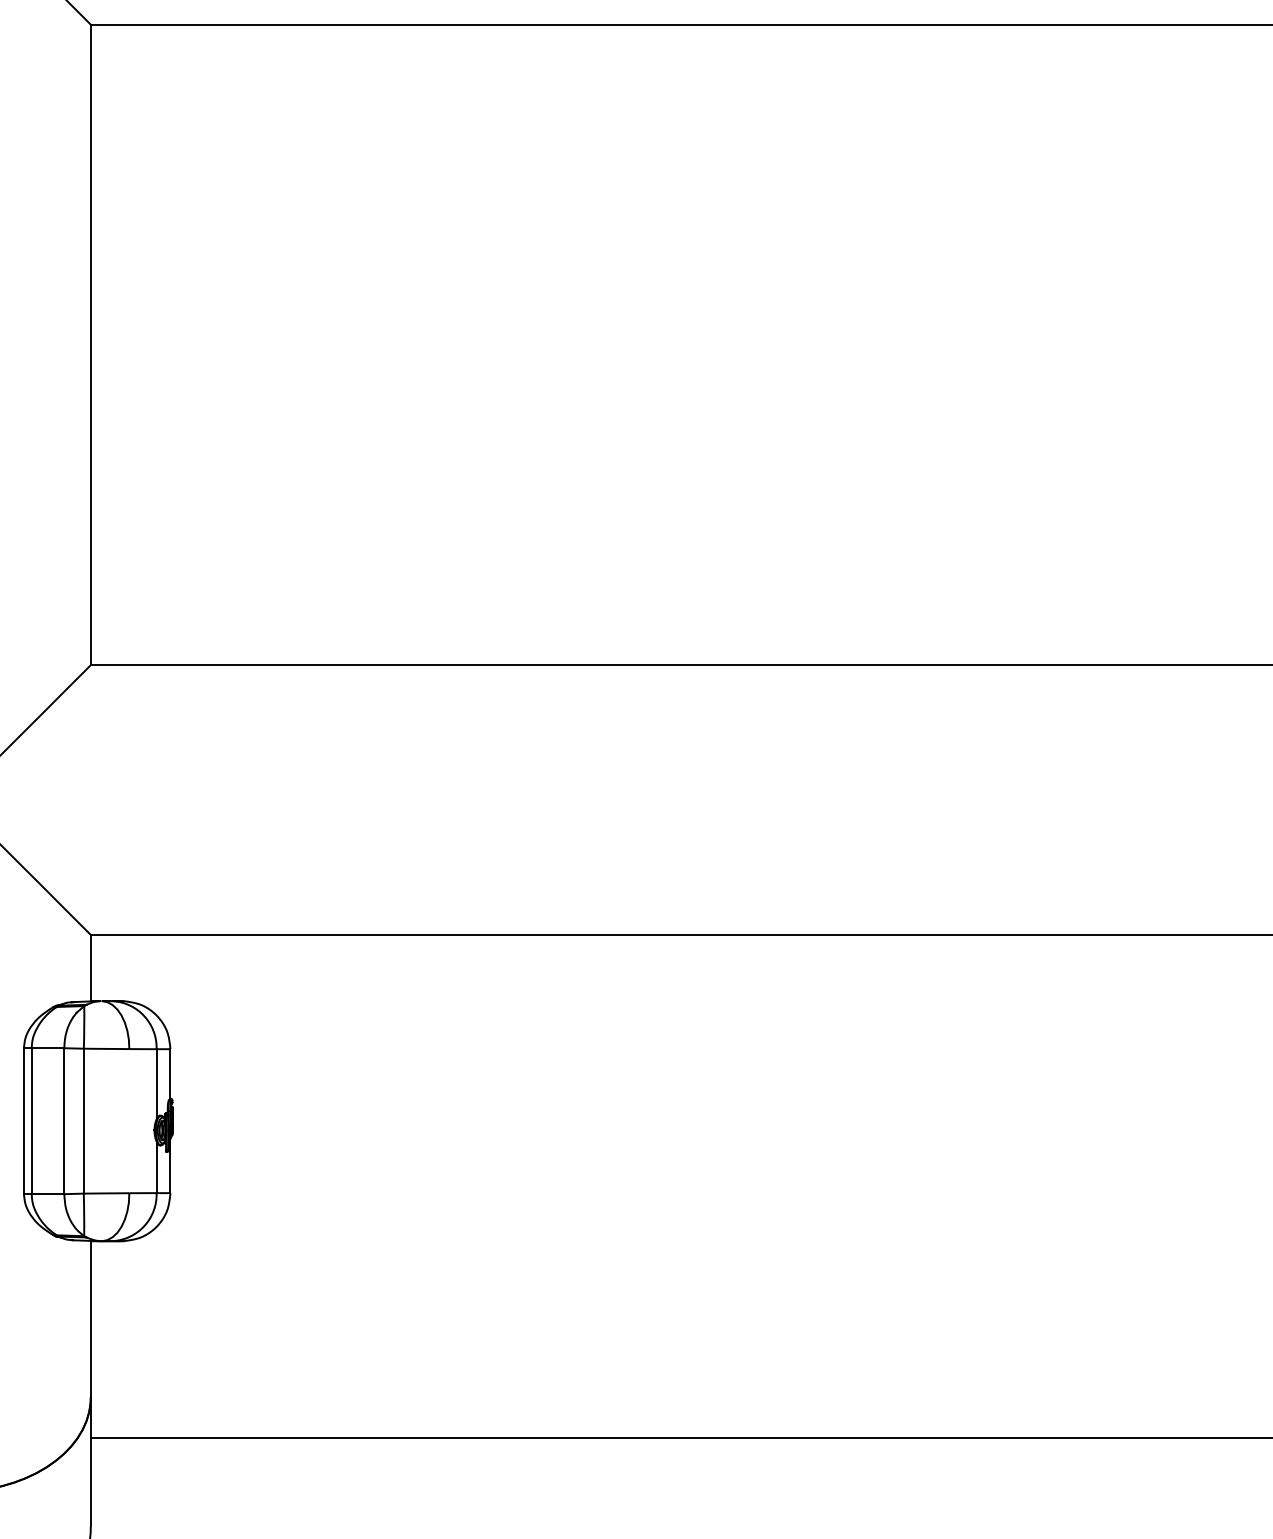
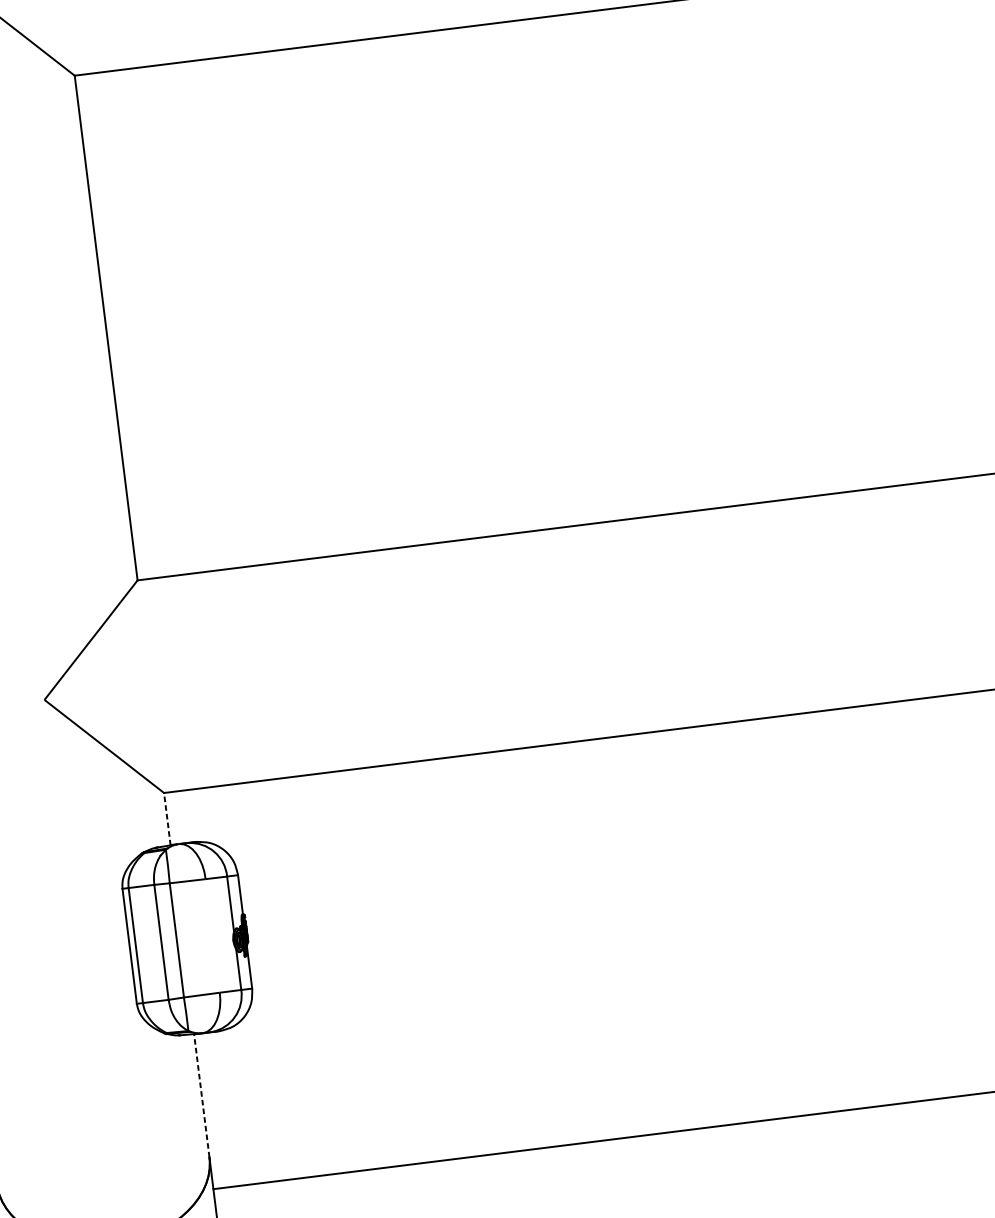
line: (90, 967) -> (167, 818), solid -> dashed
line: (90, 1318) -> (201, 1095), solid -> dashed

